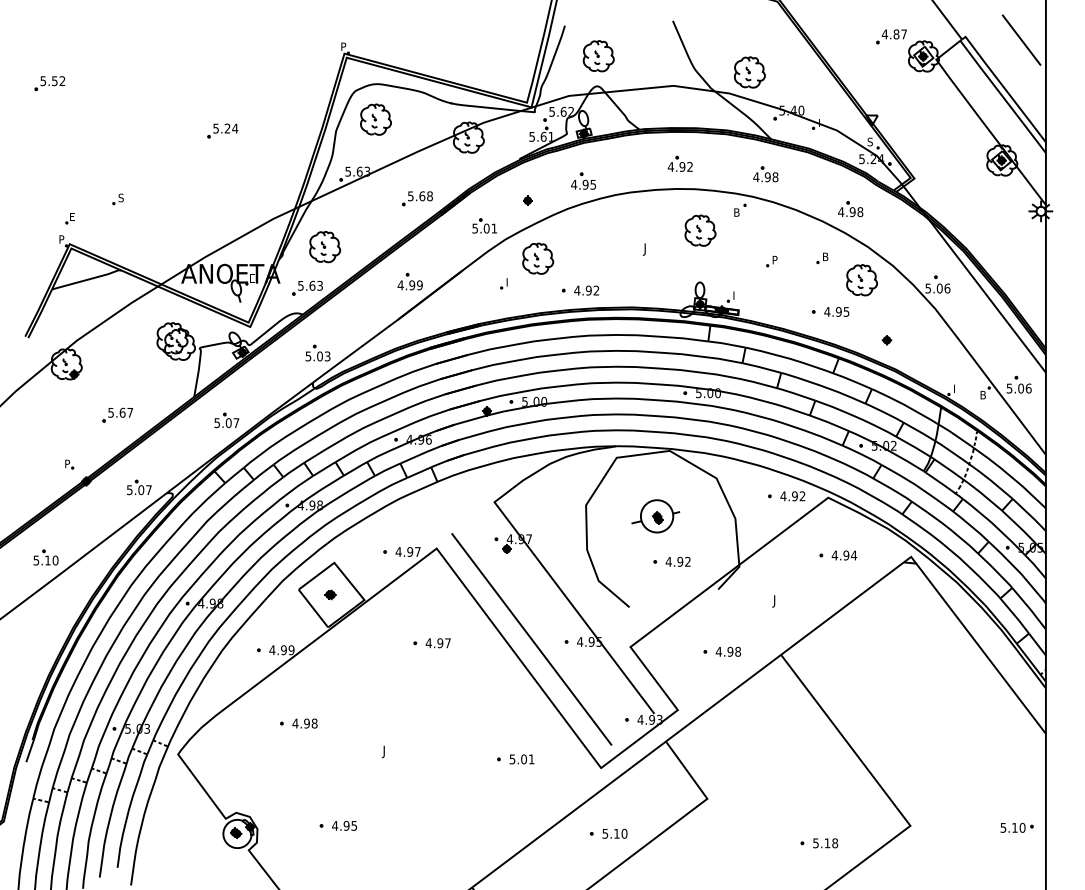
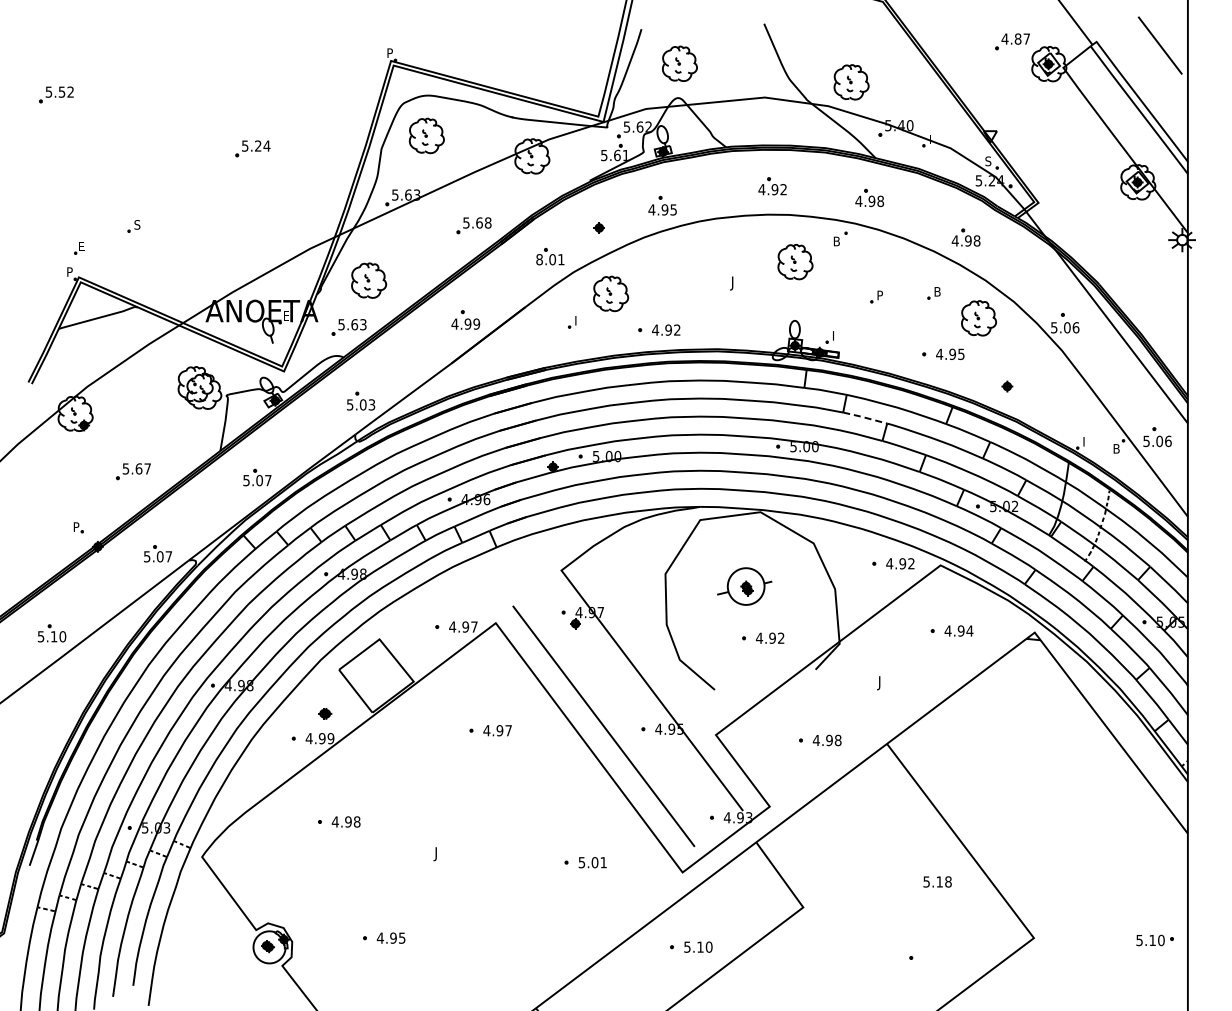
text: (475, 228) -> (539, 259), 5.01 -> 8.01
line: (761, 367) -> (864, 417), solid -> dashed
part: (330, 594) -> (325, 713), moved
text: (825, 842) -> (937, 881), moved

